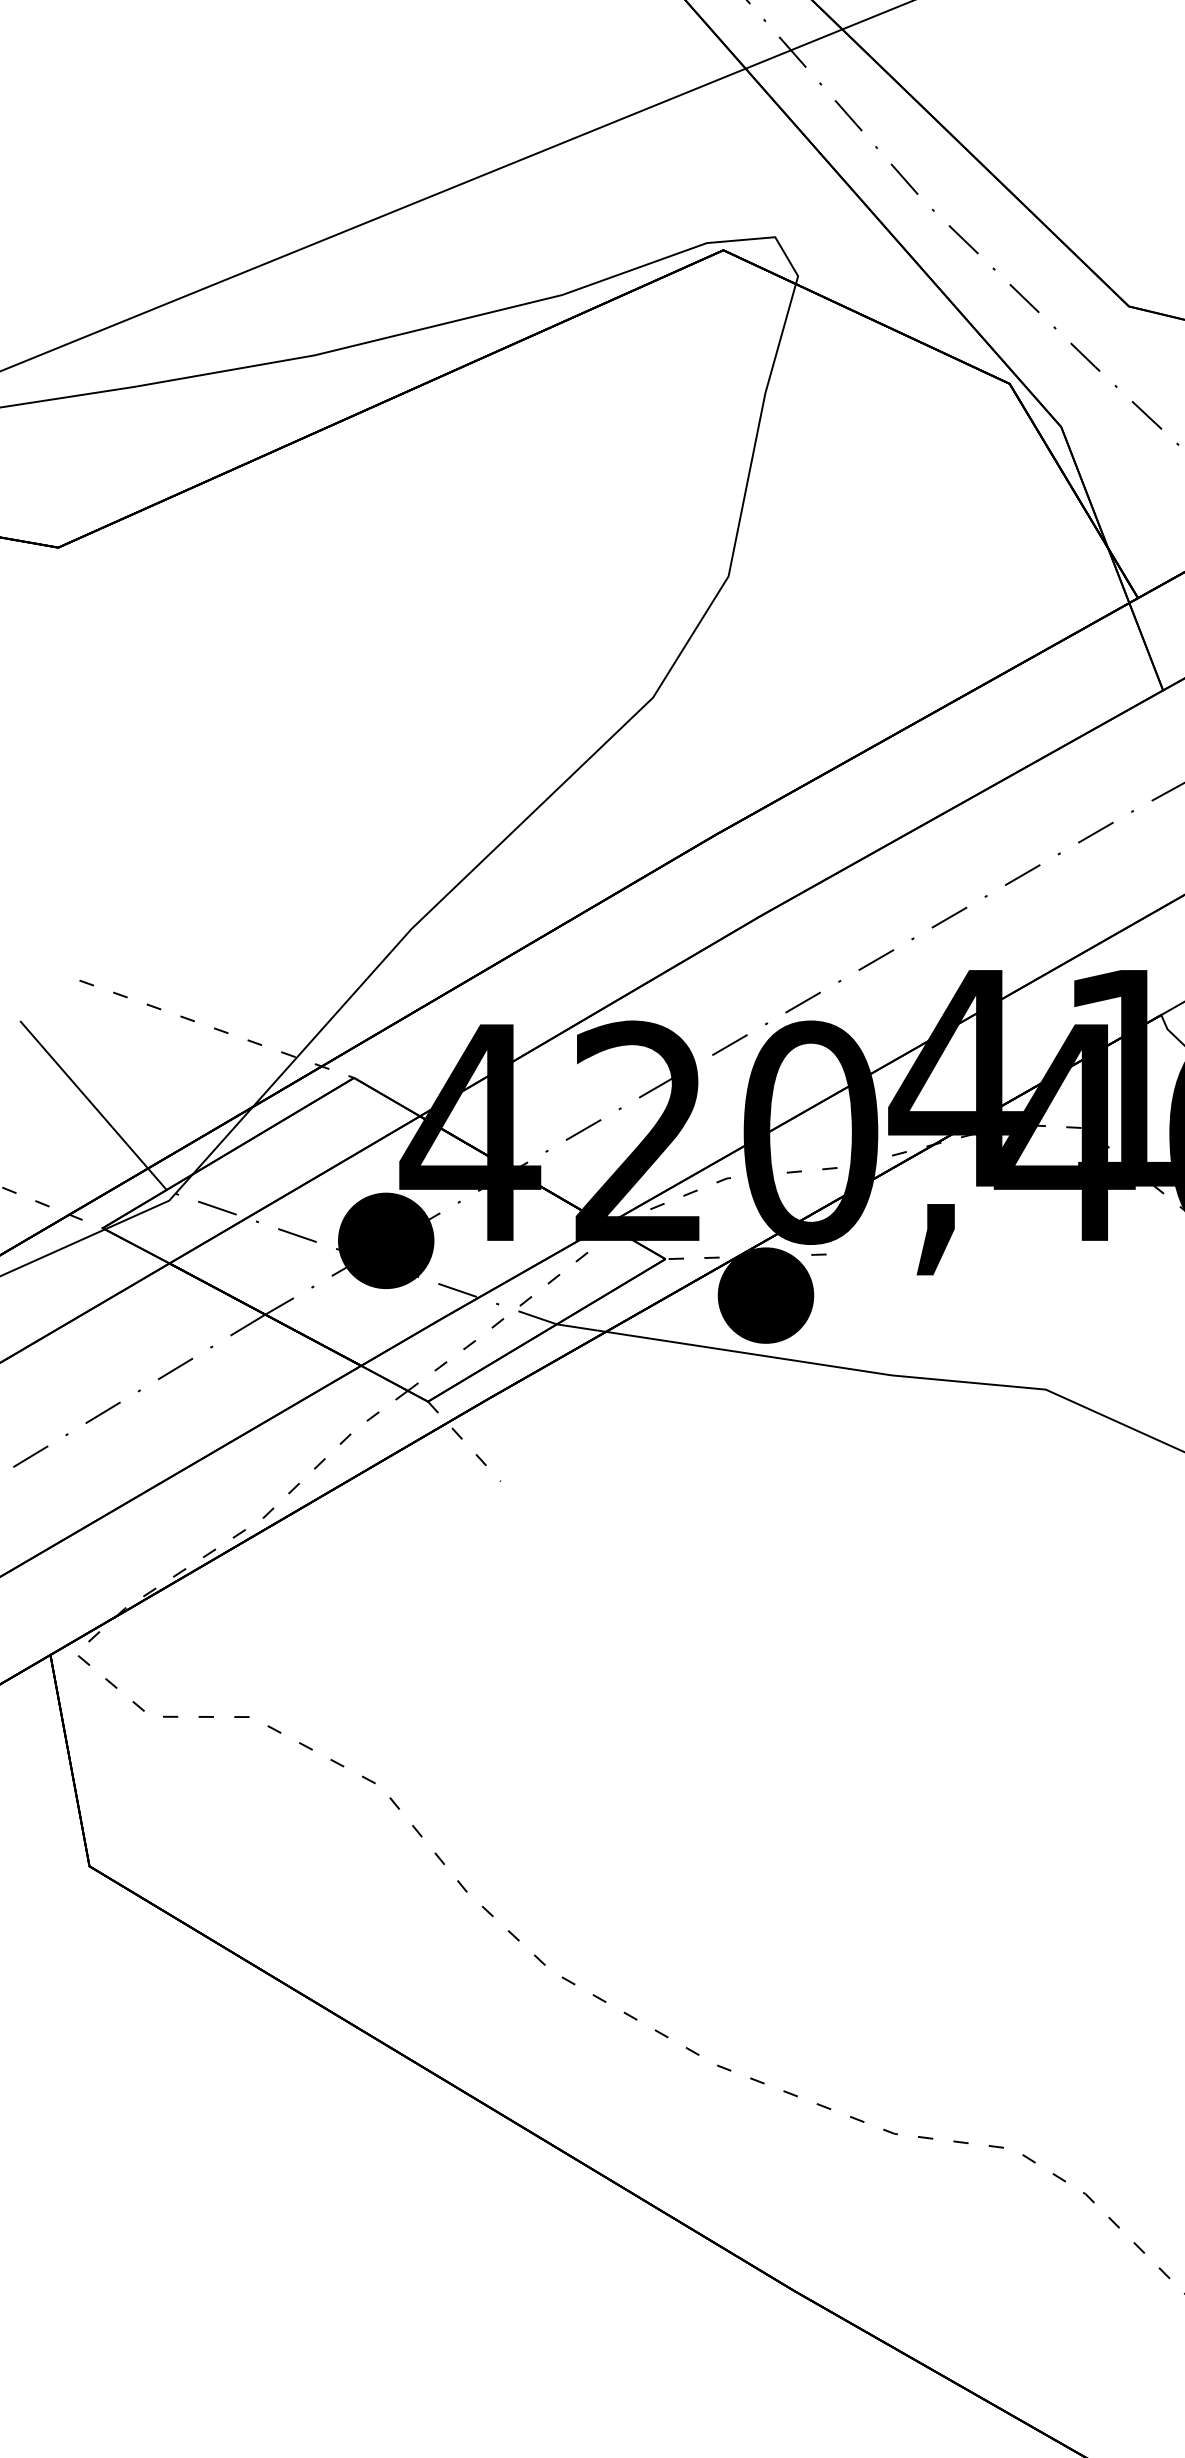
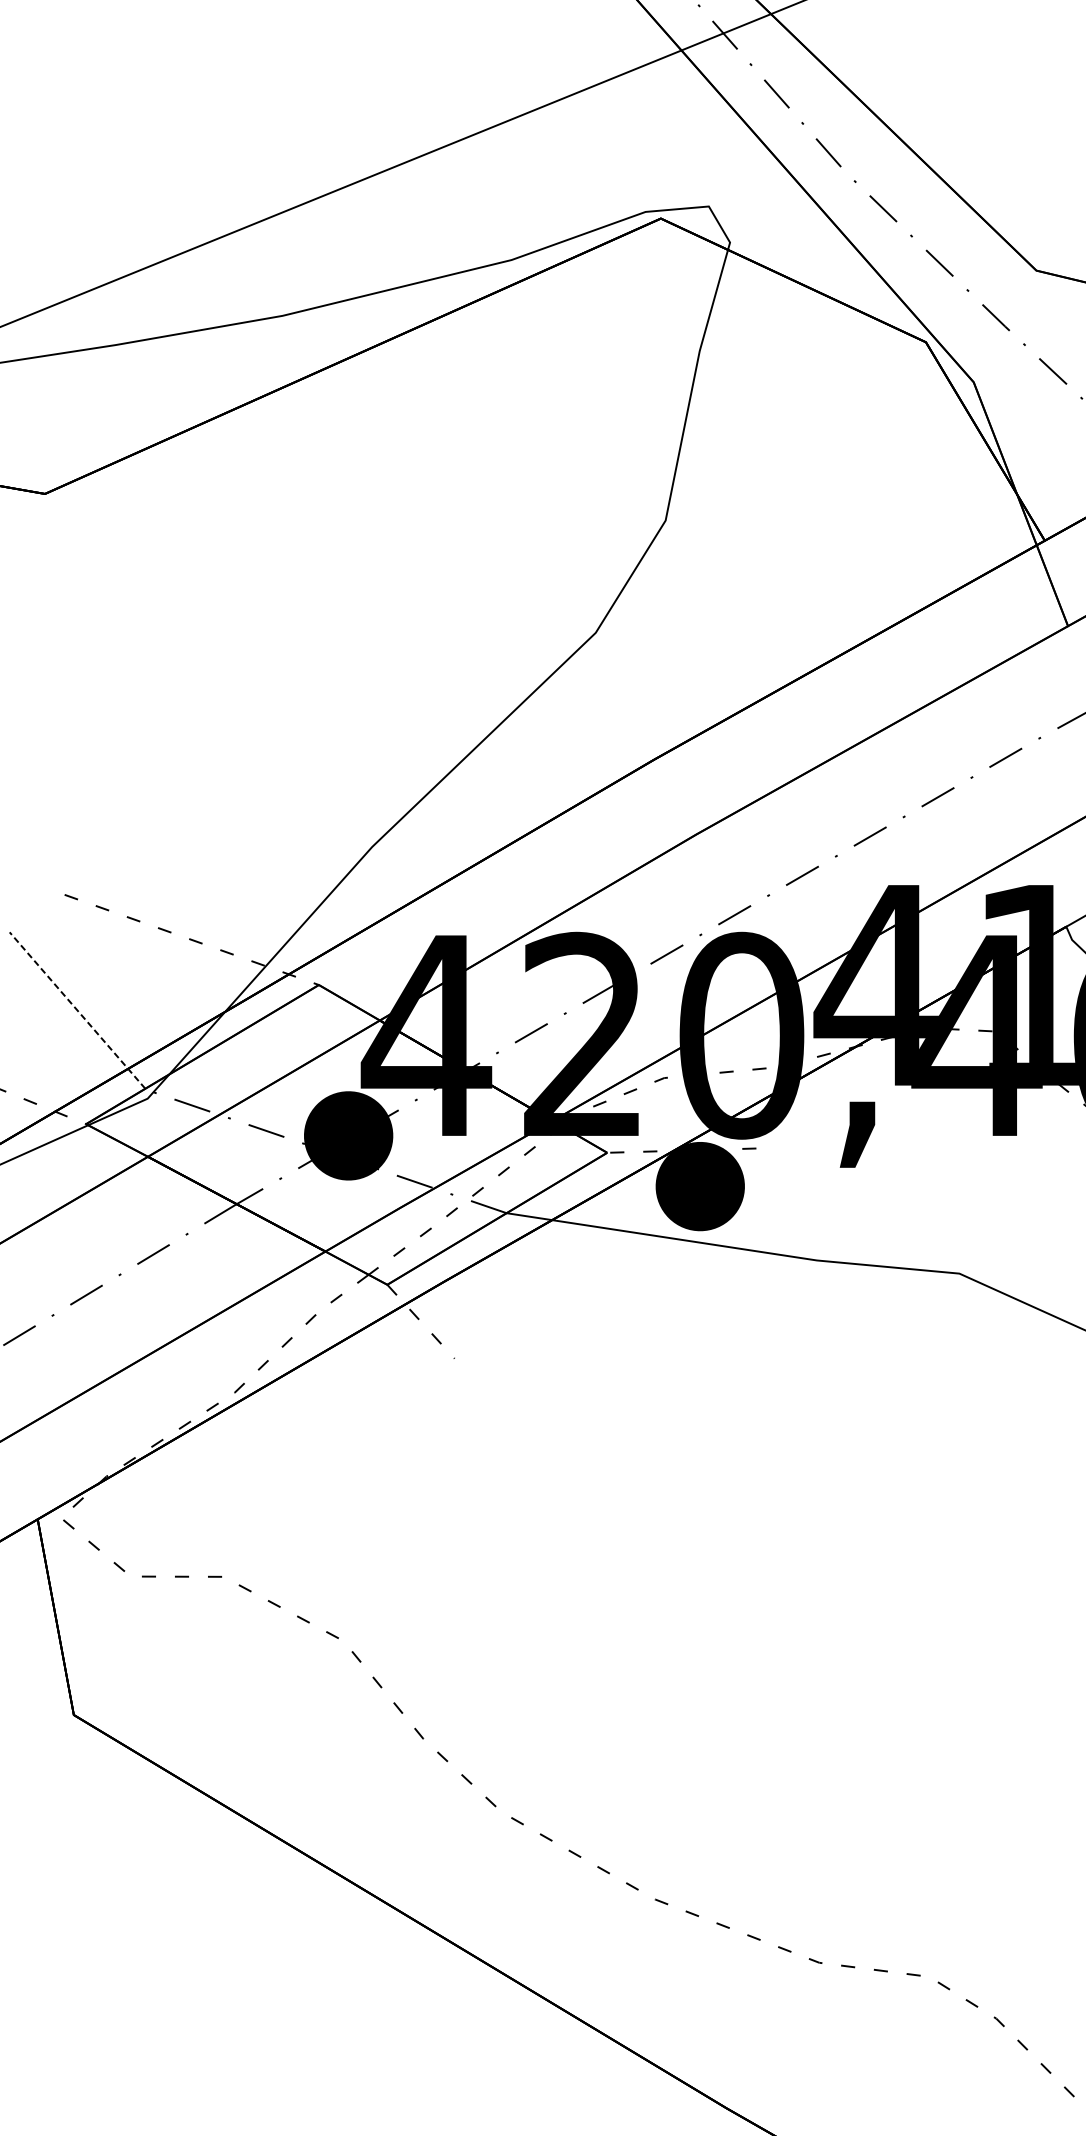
line: (93, 1105) -> (77, 1010), solid -> dashed

